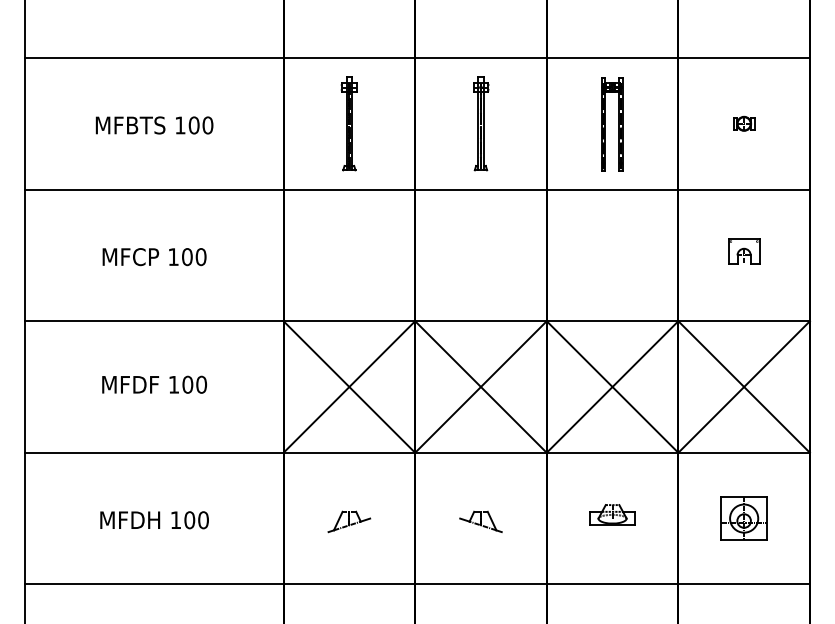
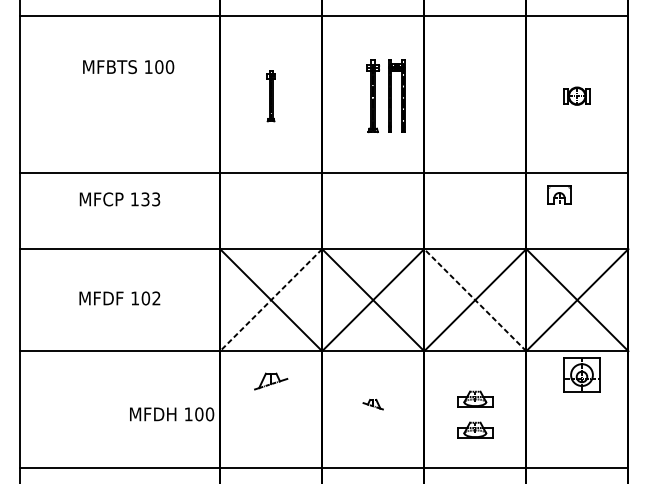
line: (417, 58) -> (324, 15), moved
part: (348, 123) -> (270, 95), size x0.7
part: (744, 123) -> (577, 95), size x1.6
part: (612, 124) -> (396, 96), moved
text: (154, 125) -> (128, 67), moved
line: (417, 189) -> (324, 172), moved
part: (744, 251) -> (559, 195), moved
text: (194, 257) -> (151, 199), 100 -> 133
text: (201, 384) -> (156, 298), 100 -> 102
line: (612, 386) -> (475, 299), solid -> dashed
line: (349, 387) -> (271, 300), solid -> dashed
part: (743, 518) -> (581, 375), moved
text: (154, 520) -> (171, 414), moved
part: (349, 521) -> (271, 381), moved
part: (480, 521) -> (372, 404), size x0.6
part: (612, 554) -> (475, 430), added
line: (417, 584) -> (324, 468), moved

